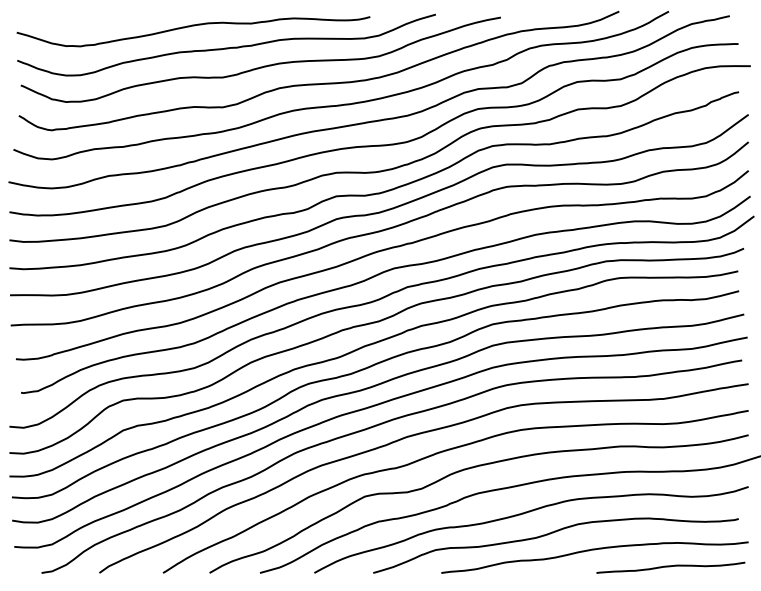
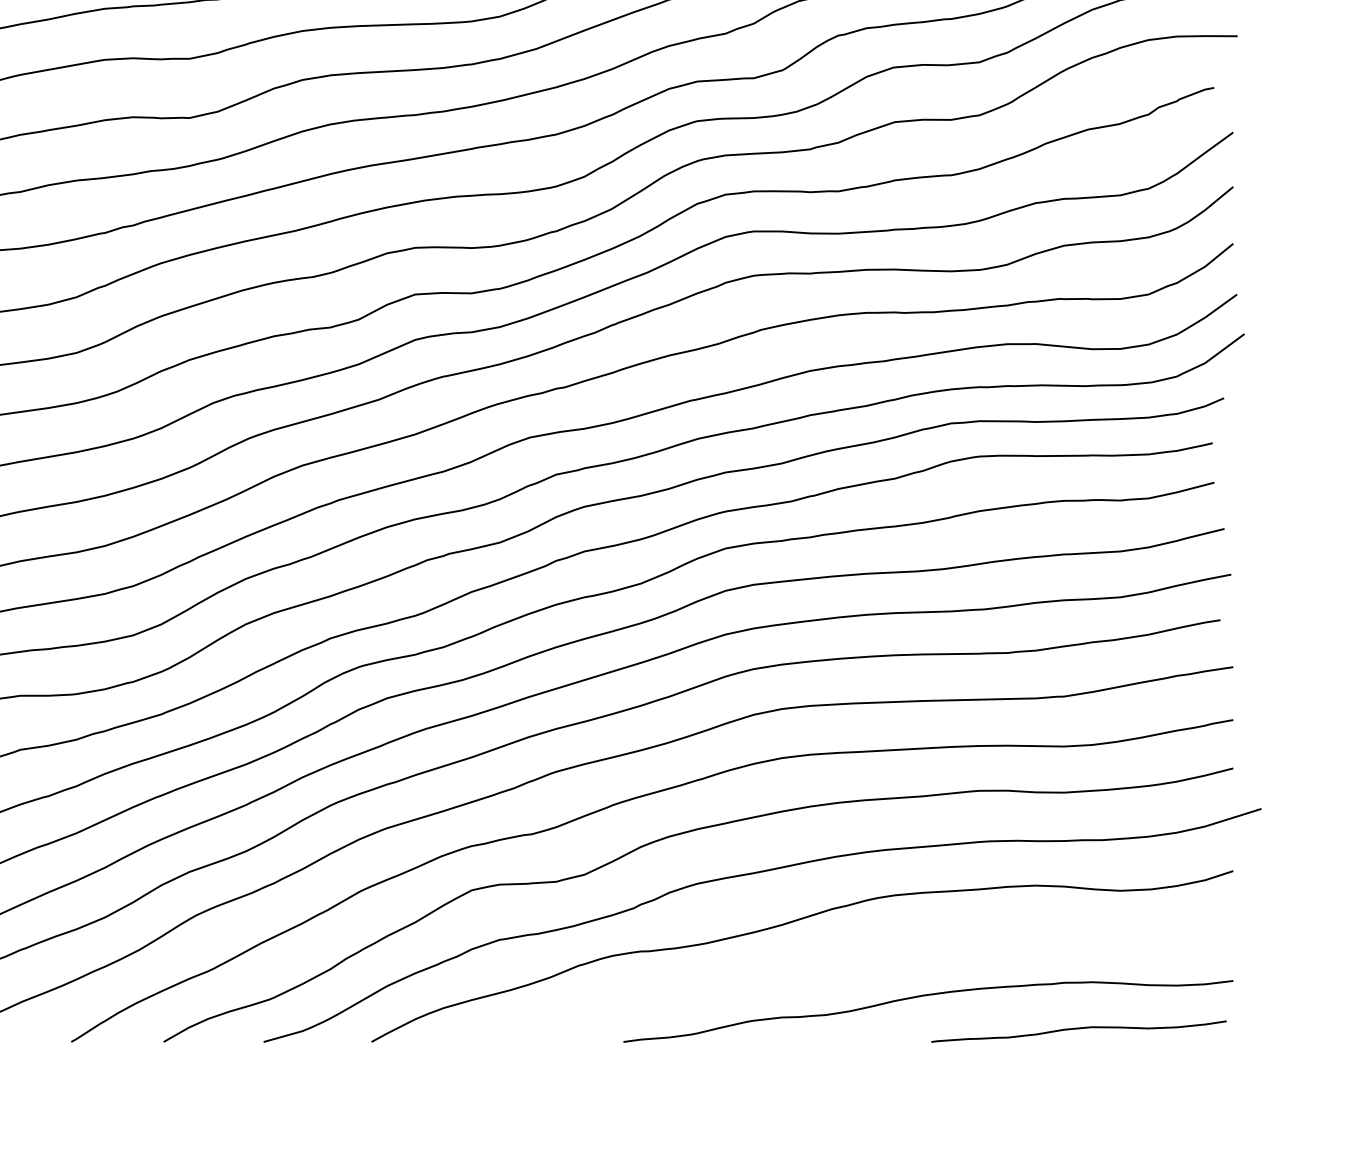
curve: (550, 534) -> (840, 965), removed

